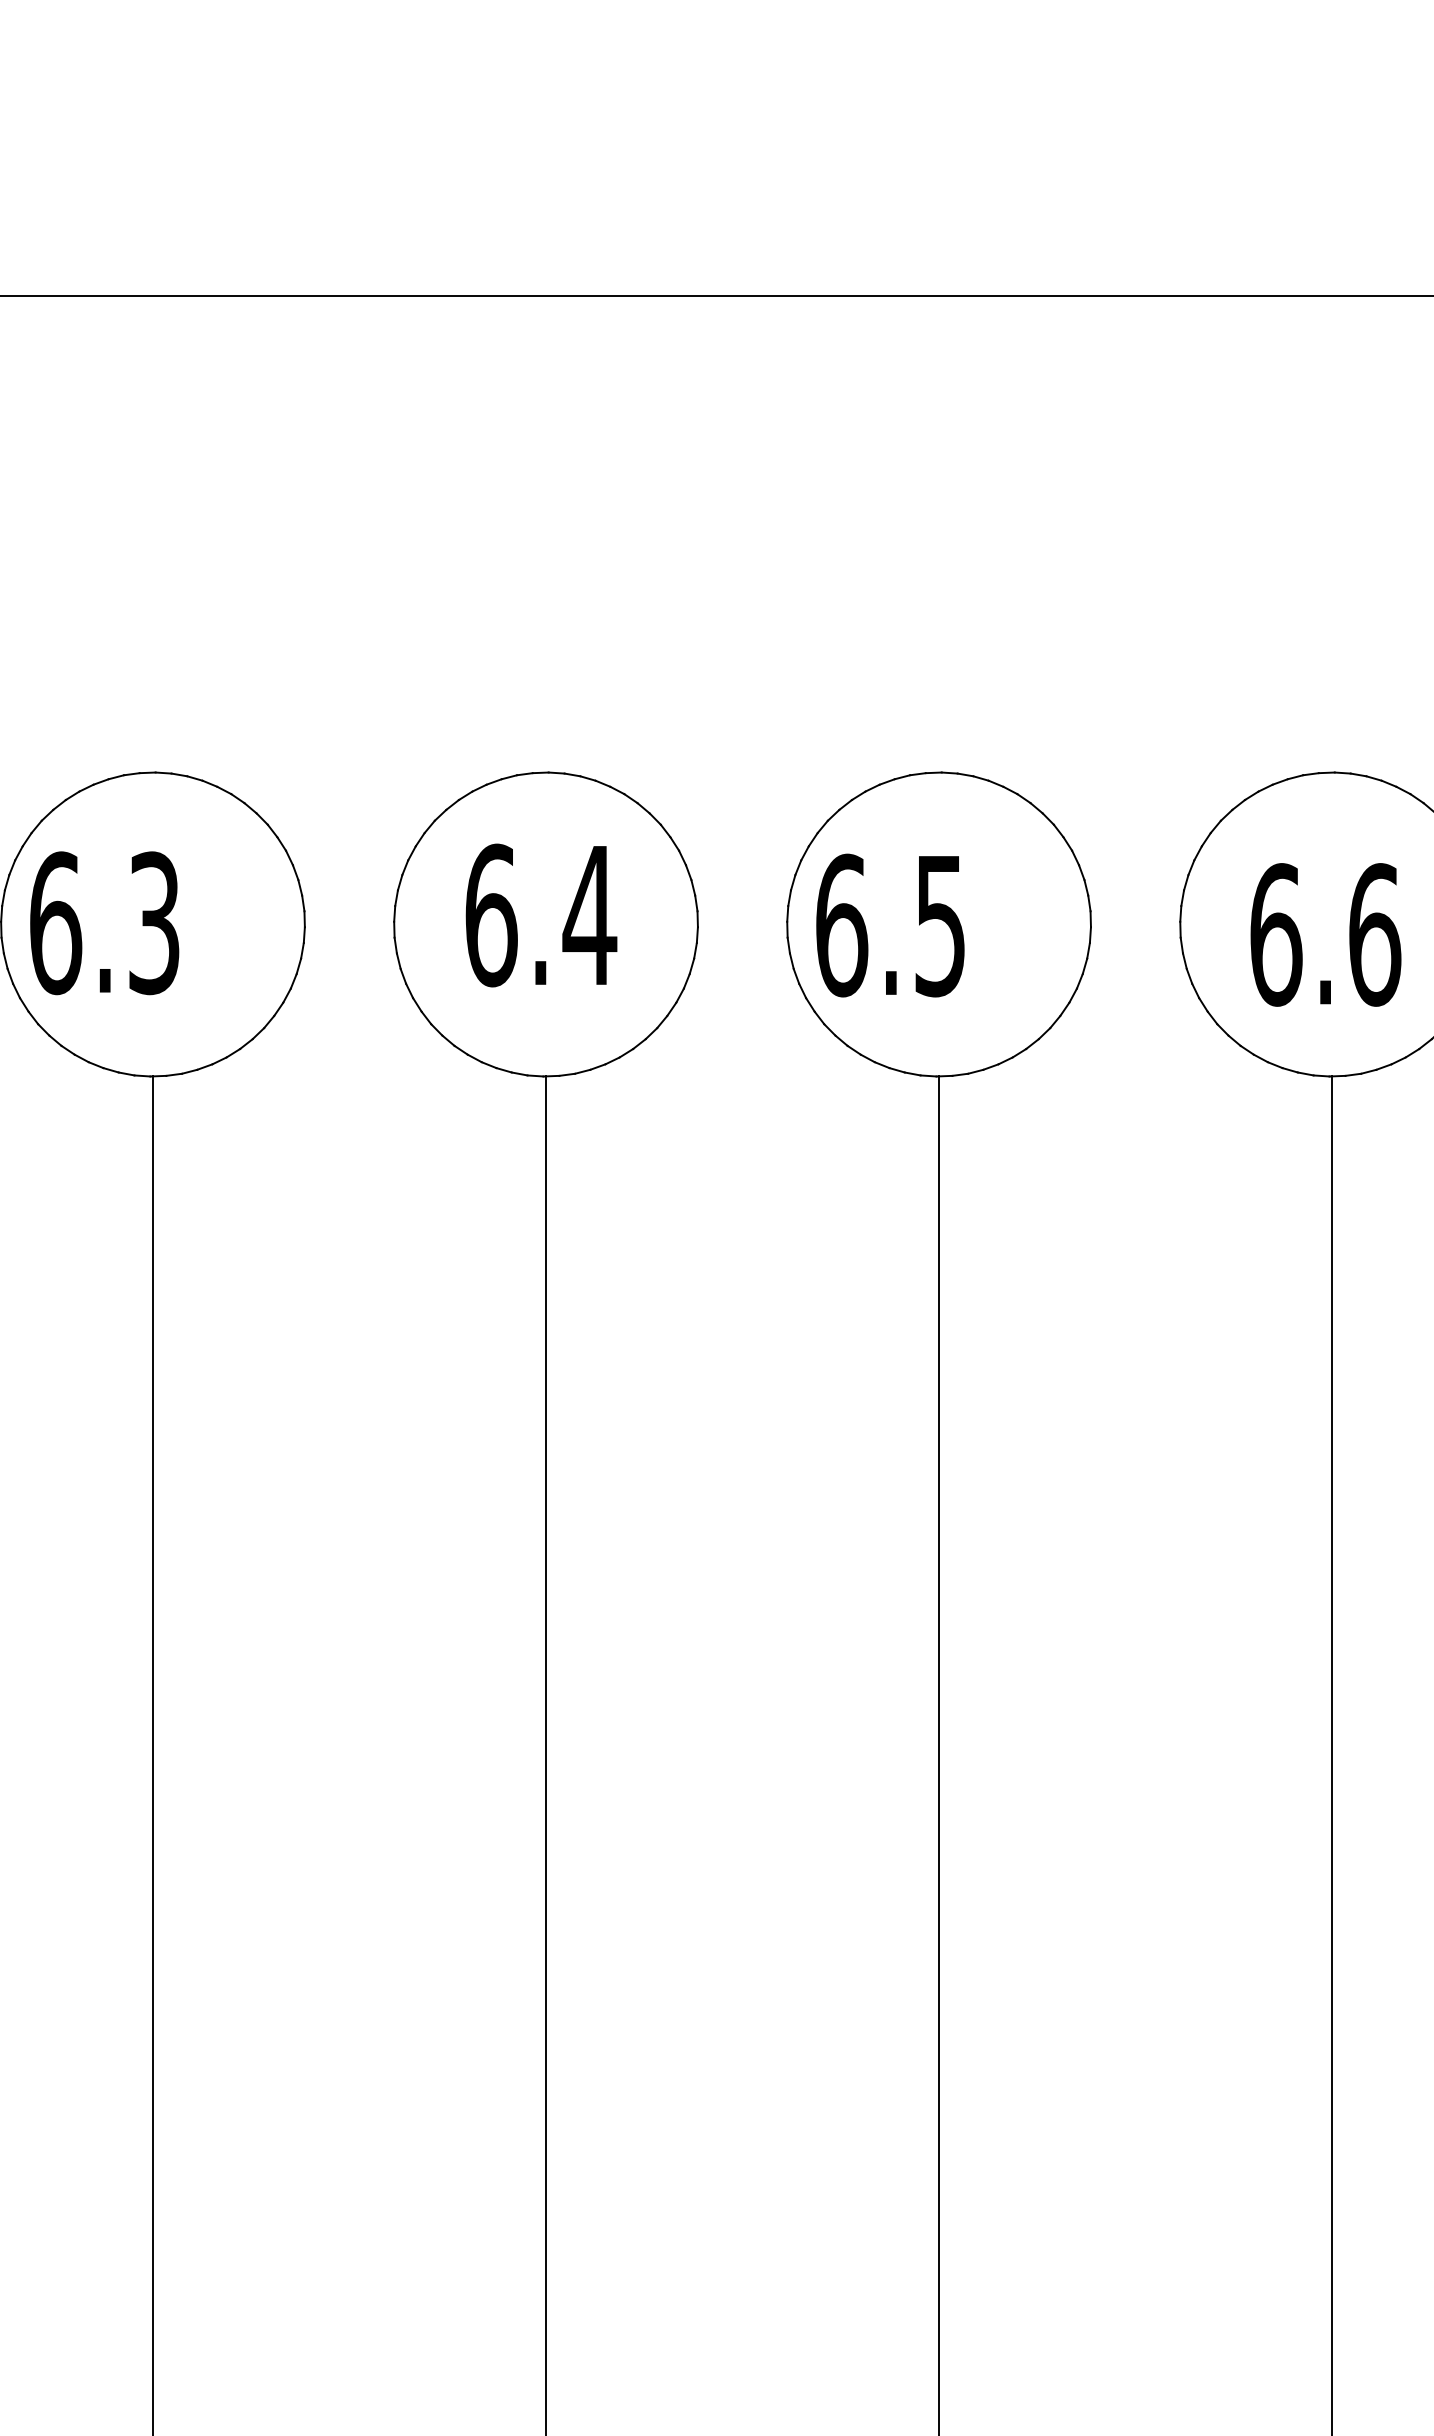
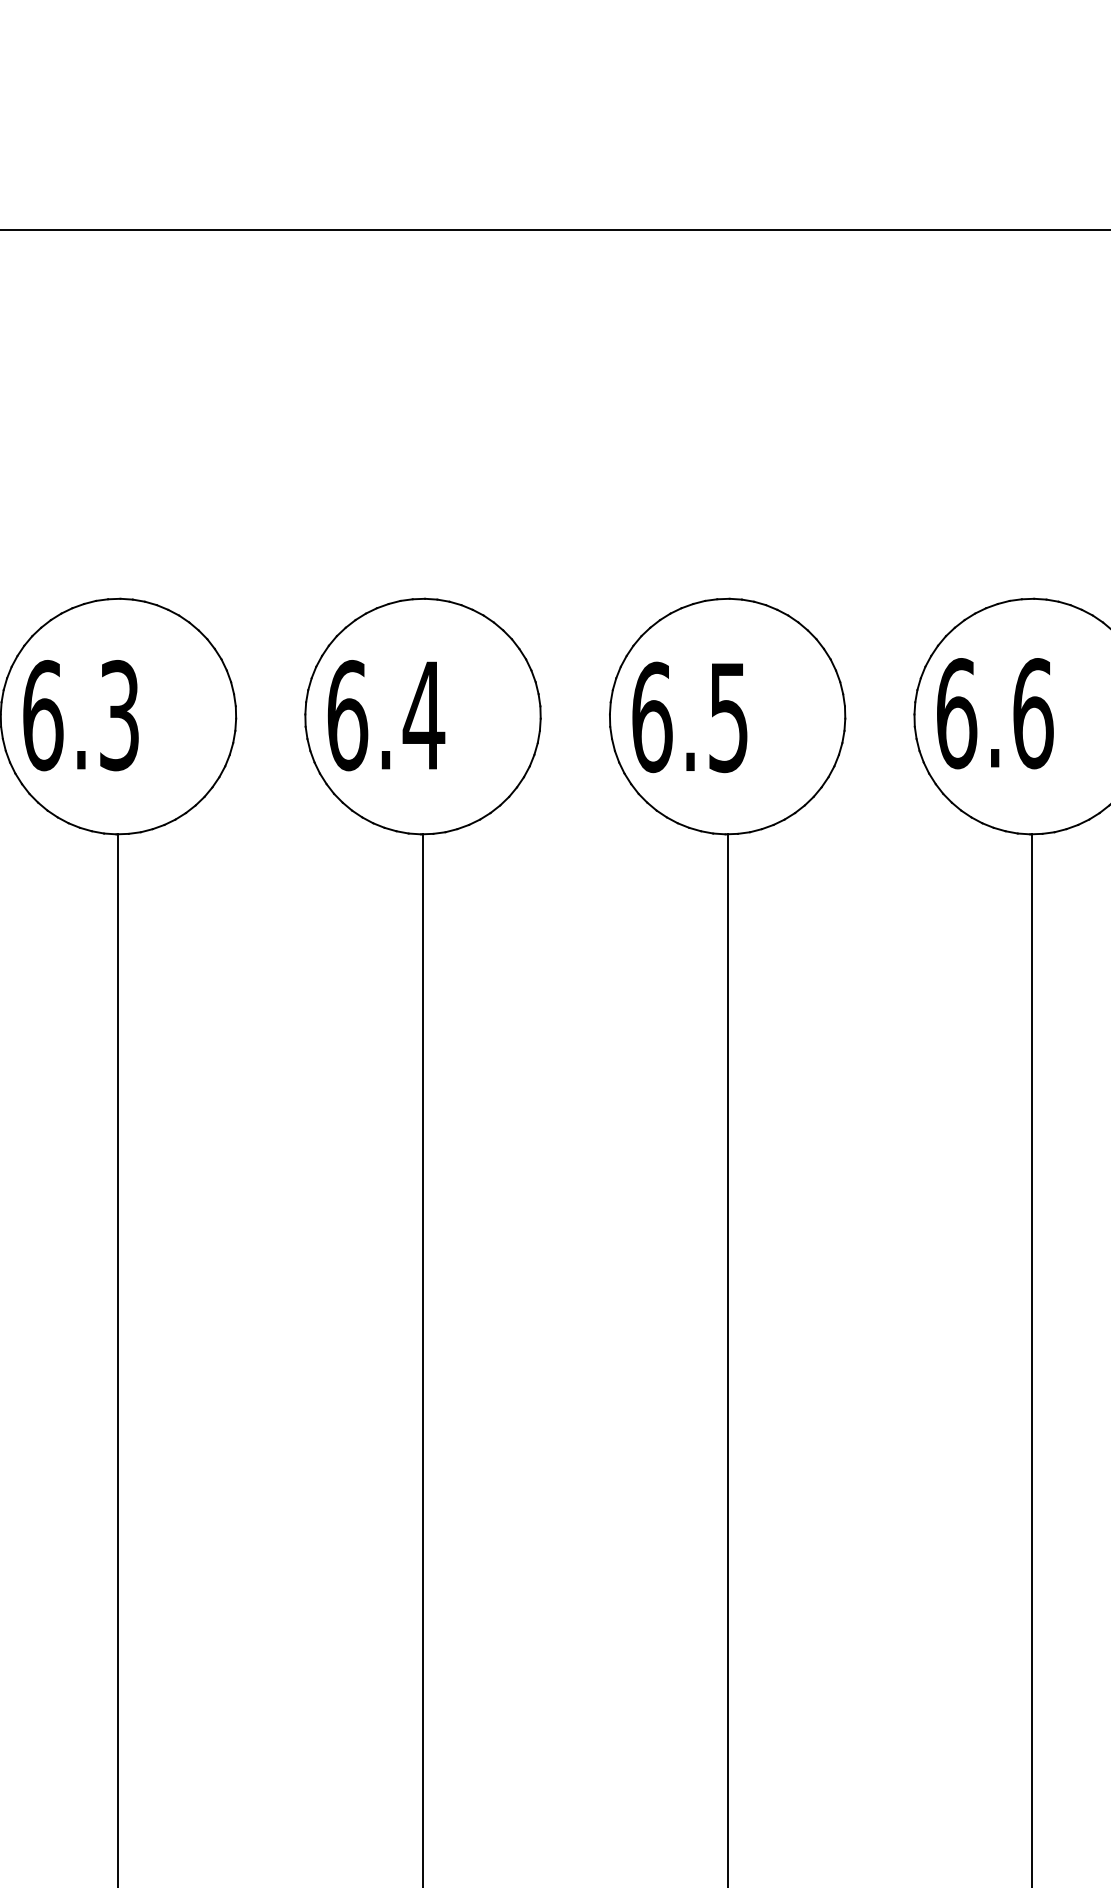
text: (541, 915) -> (386, 715), moved
text: (1326, 934) -> (995, 713), moved

